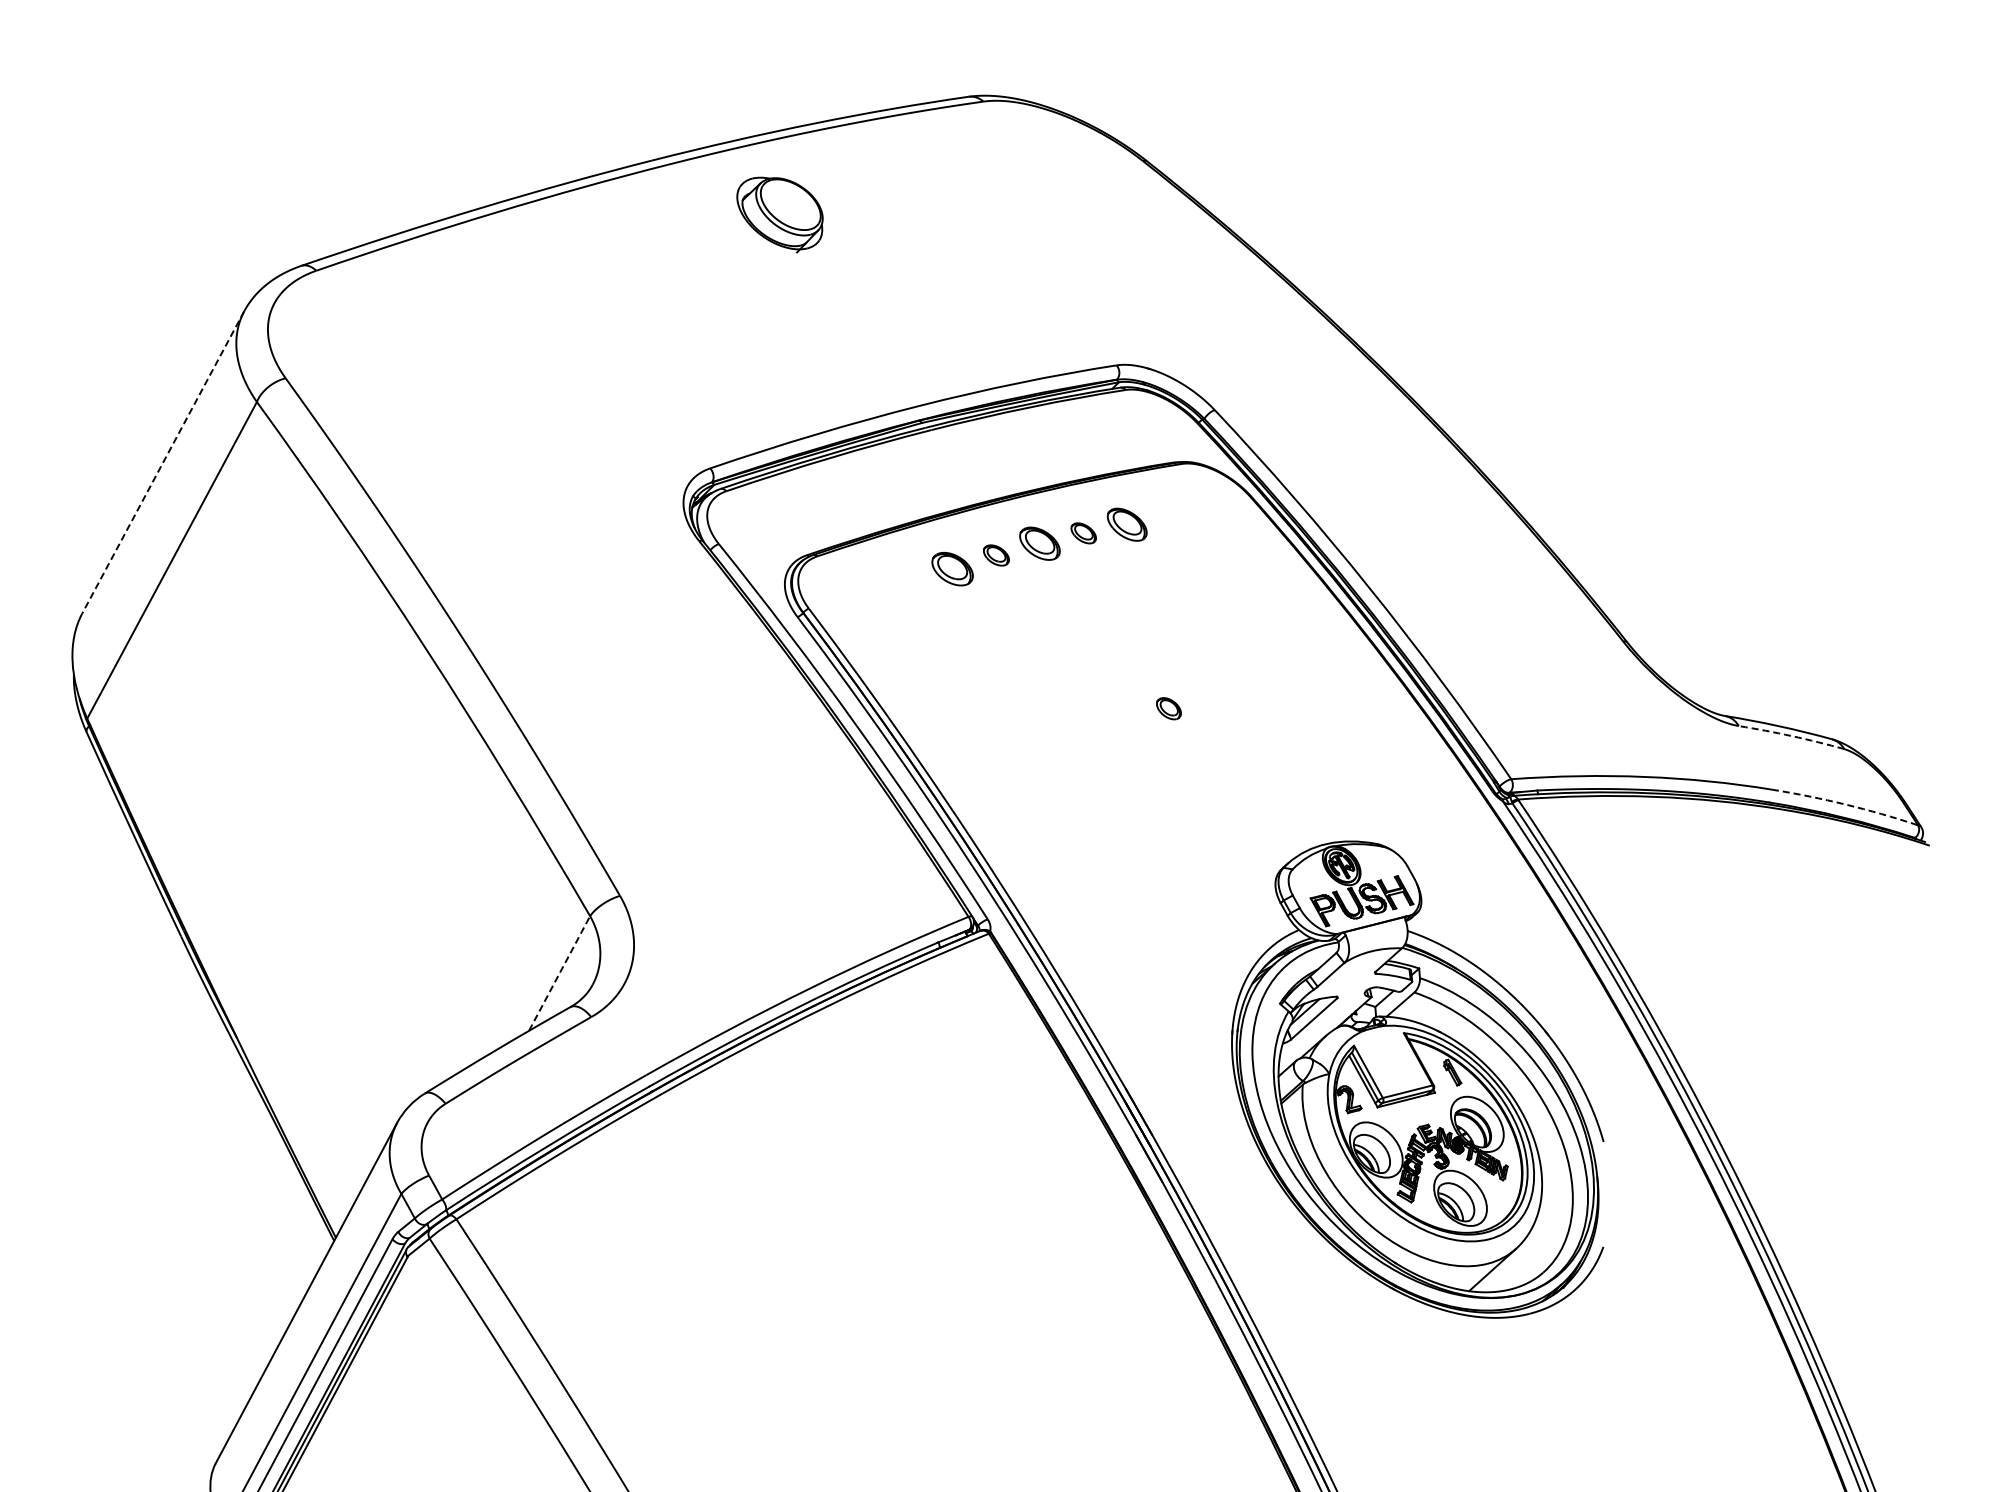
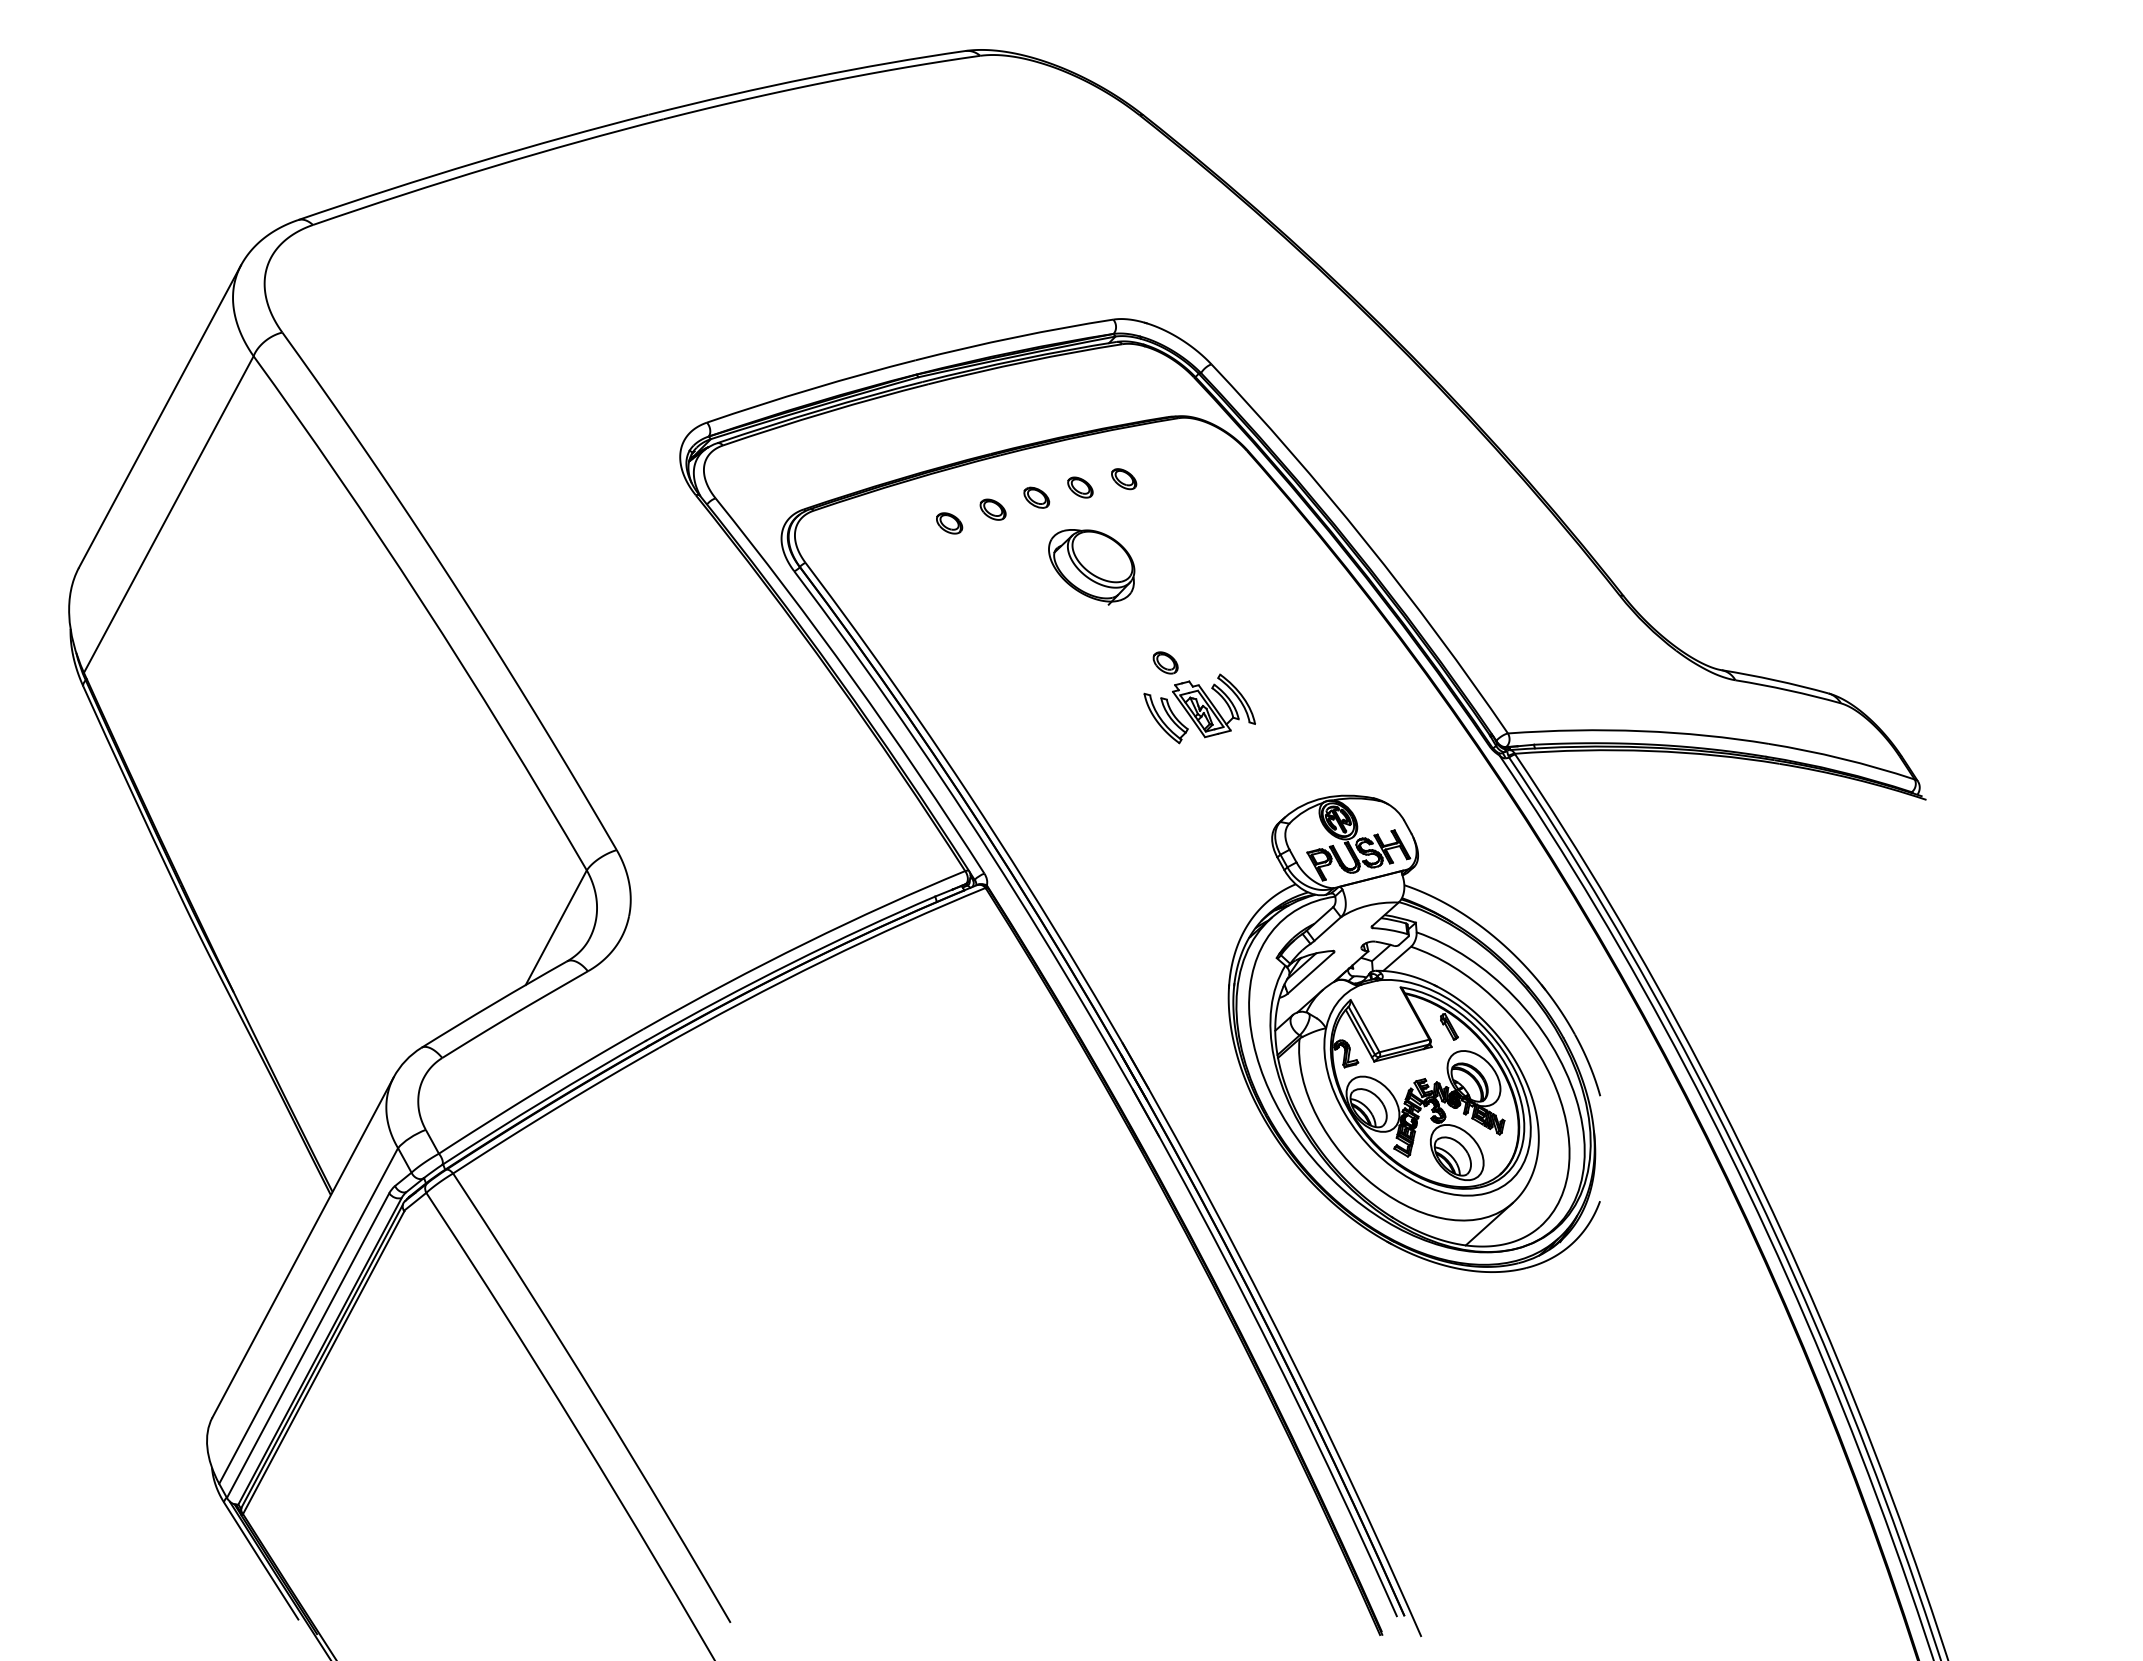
part: (779, 215) -> (1091, 567), moved
line: (162, 462) -> (159, 416), dashed -> solid
part: (1127, 525) -> (1124, 479), size x0.62
part: (1039, 543) -> (1036, 497), size x0.62
part: (952, 569) -> (949, 523), size x0.62
arc: (1791, 736) -> (1788, 690), dashed -> solid
part: (1202, 754) -> (1199, 708), added
arc: (1845, 804) -> (1842, 758), dashed -> solid
line: (559, 973) -> (556, 927), dashed -> solid

